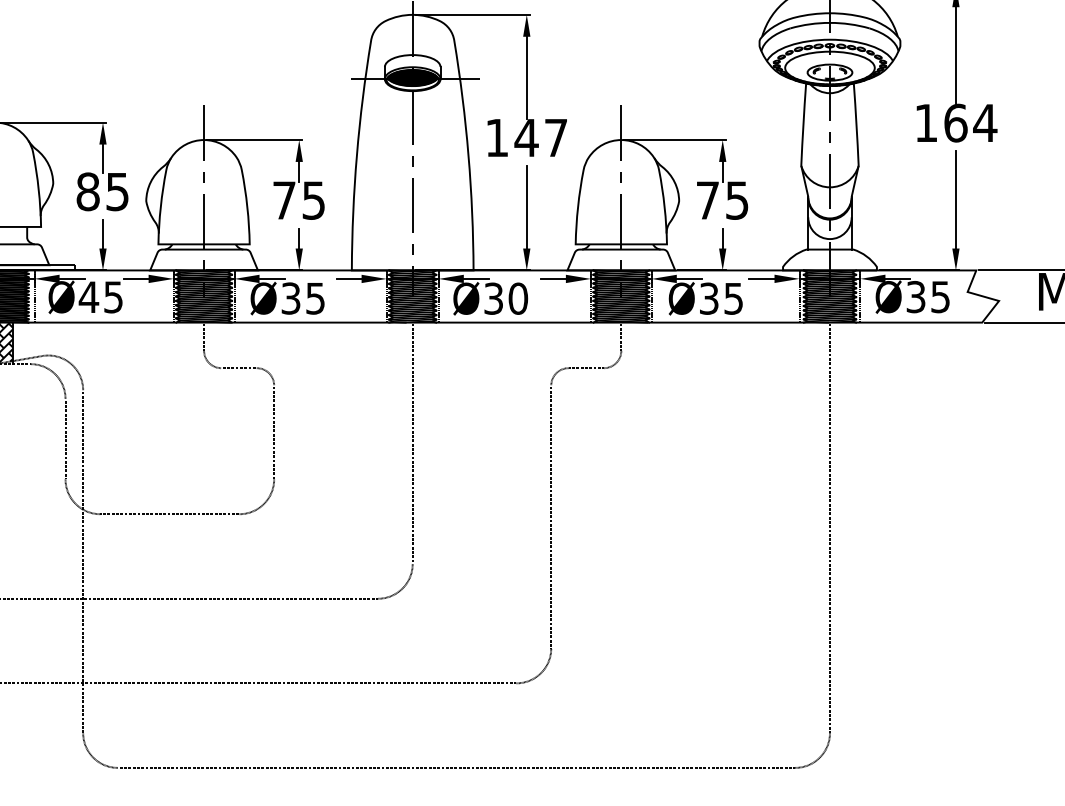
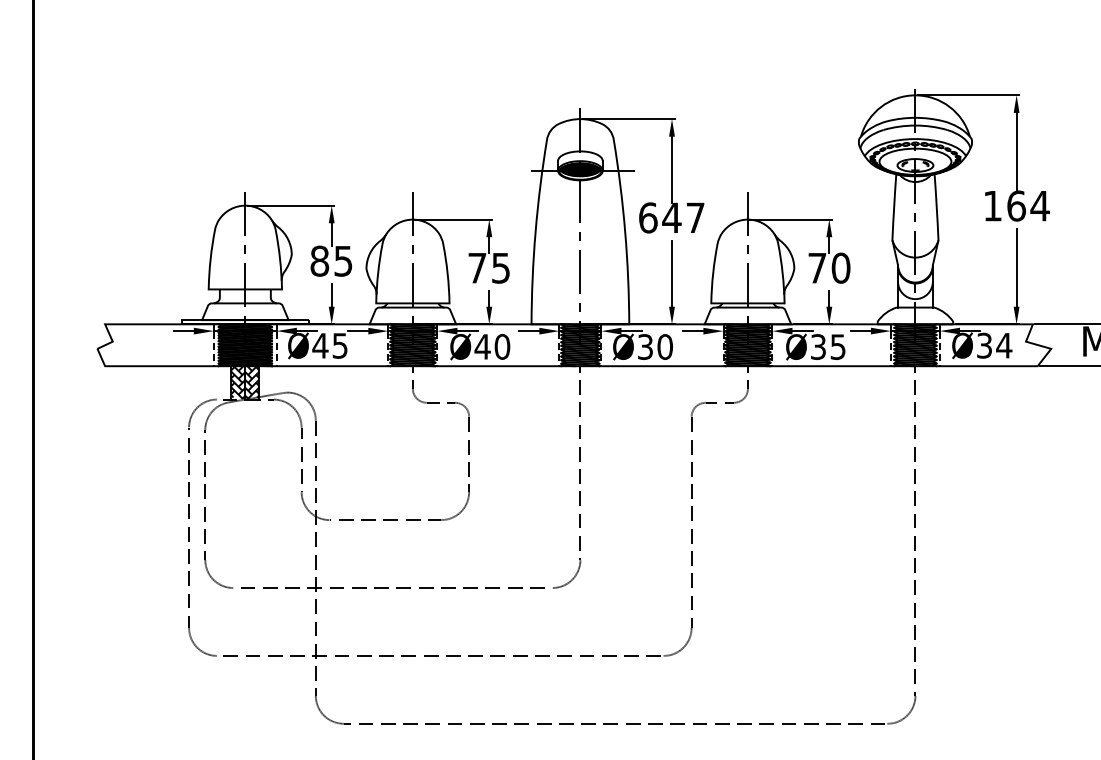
text: (497, 137) -> (648, 217), 147 -> 647
text: (736, 199) -> (840, 267), 75 -> 70
text: (940, 296) -> (1004, 345), Ø35 -> Ø34
text: (303, 298) -> (492, 346), Ø35 -> Ø40

